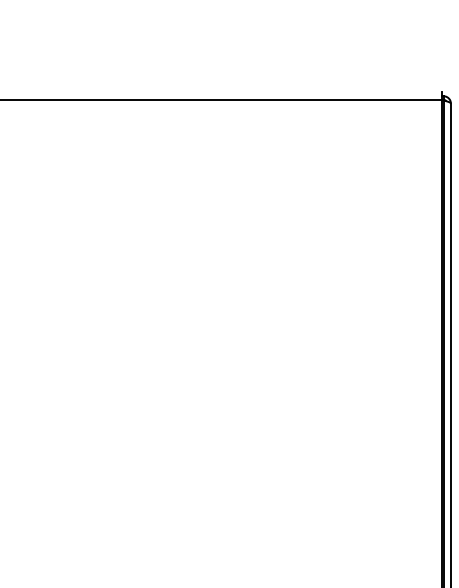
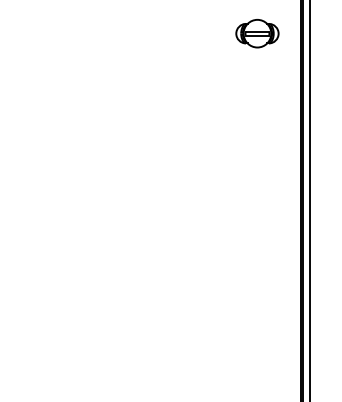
part: (392, 194) -> (257, 33), added

